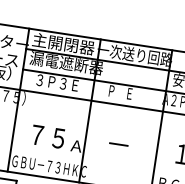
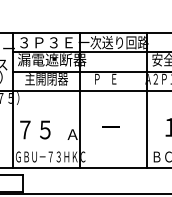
text: (63, 43) -> (46, 42), 主開閉器 -> ３Ｐ３Ｅ
text: (57, 83) -> (46, 79), ３Ｐ３Ｅ -> 主開閉器
text: (48, 136) -> (35, 129), moved

